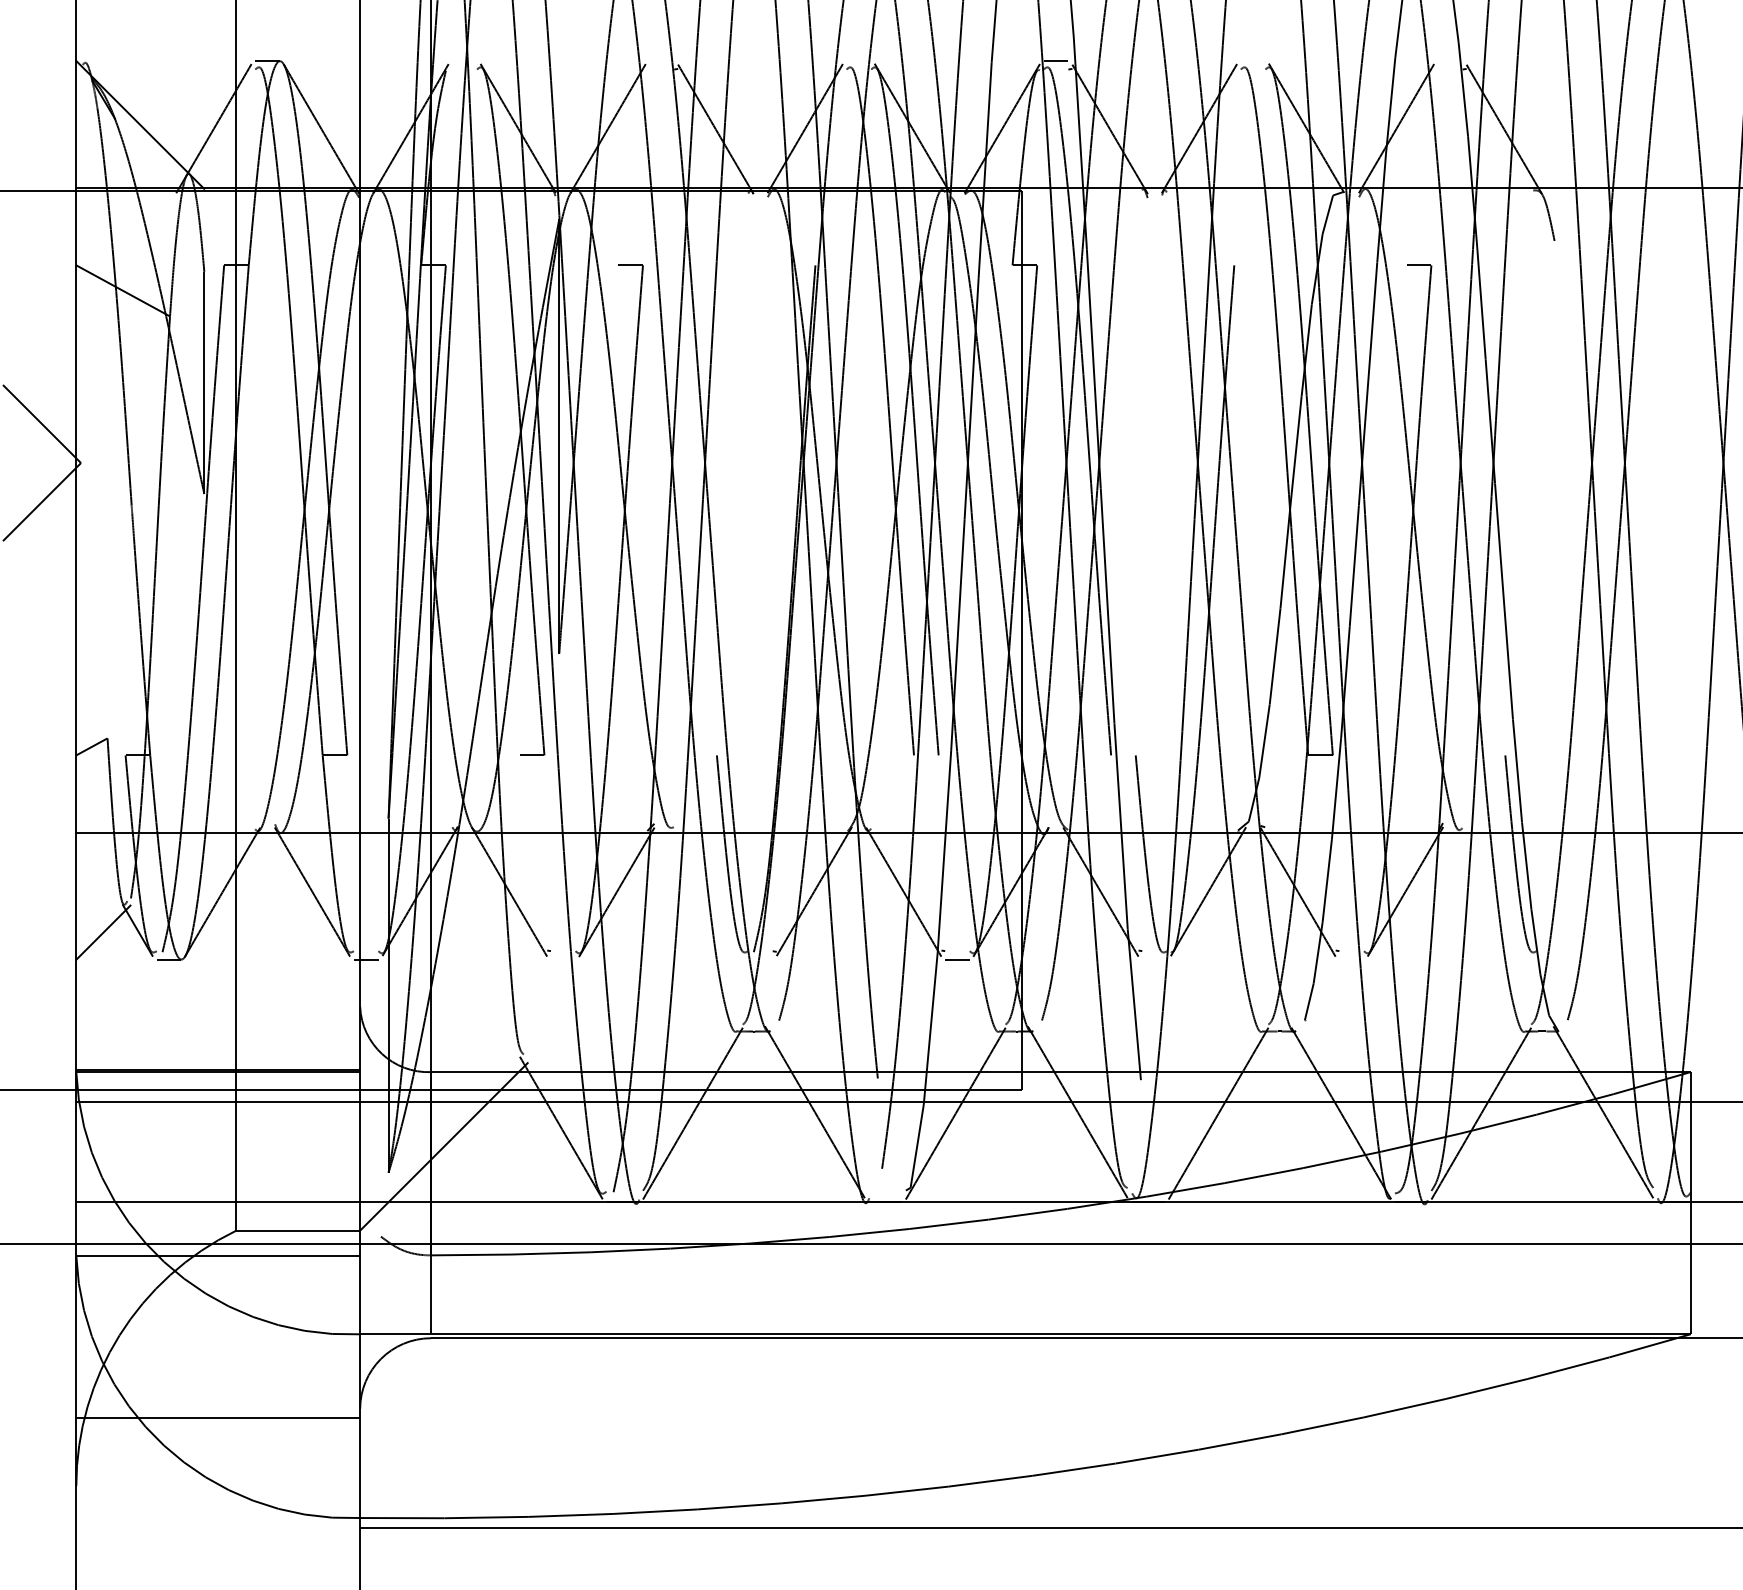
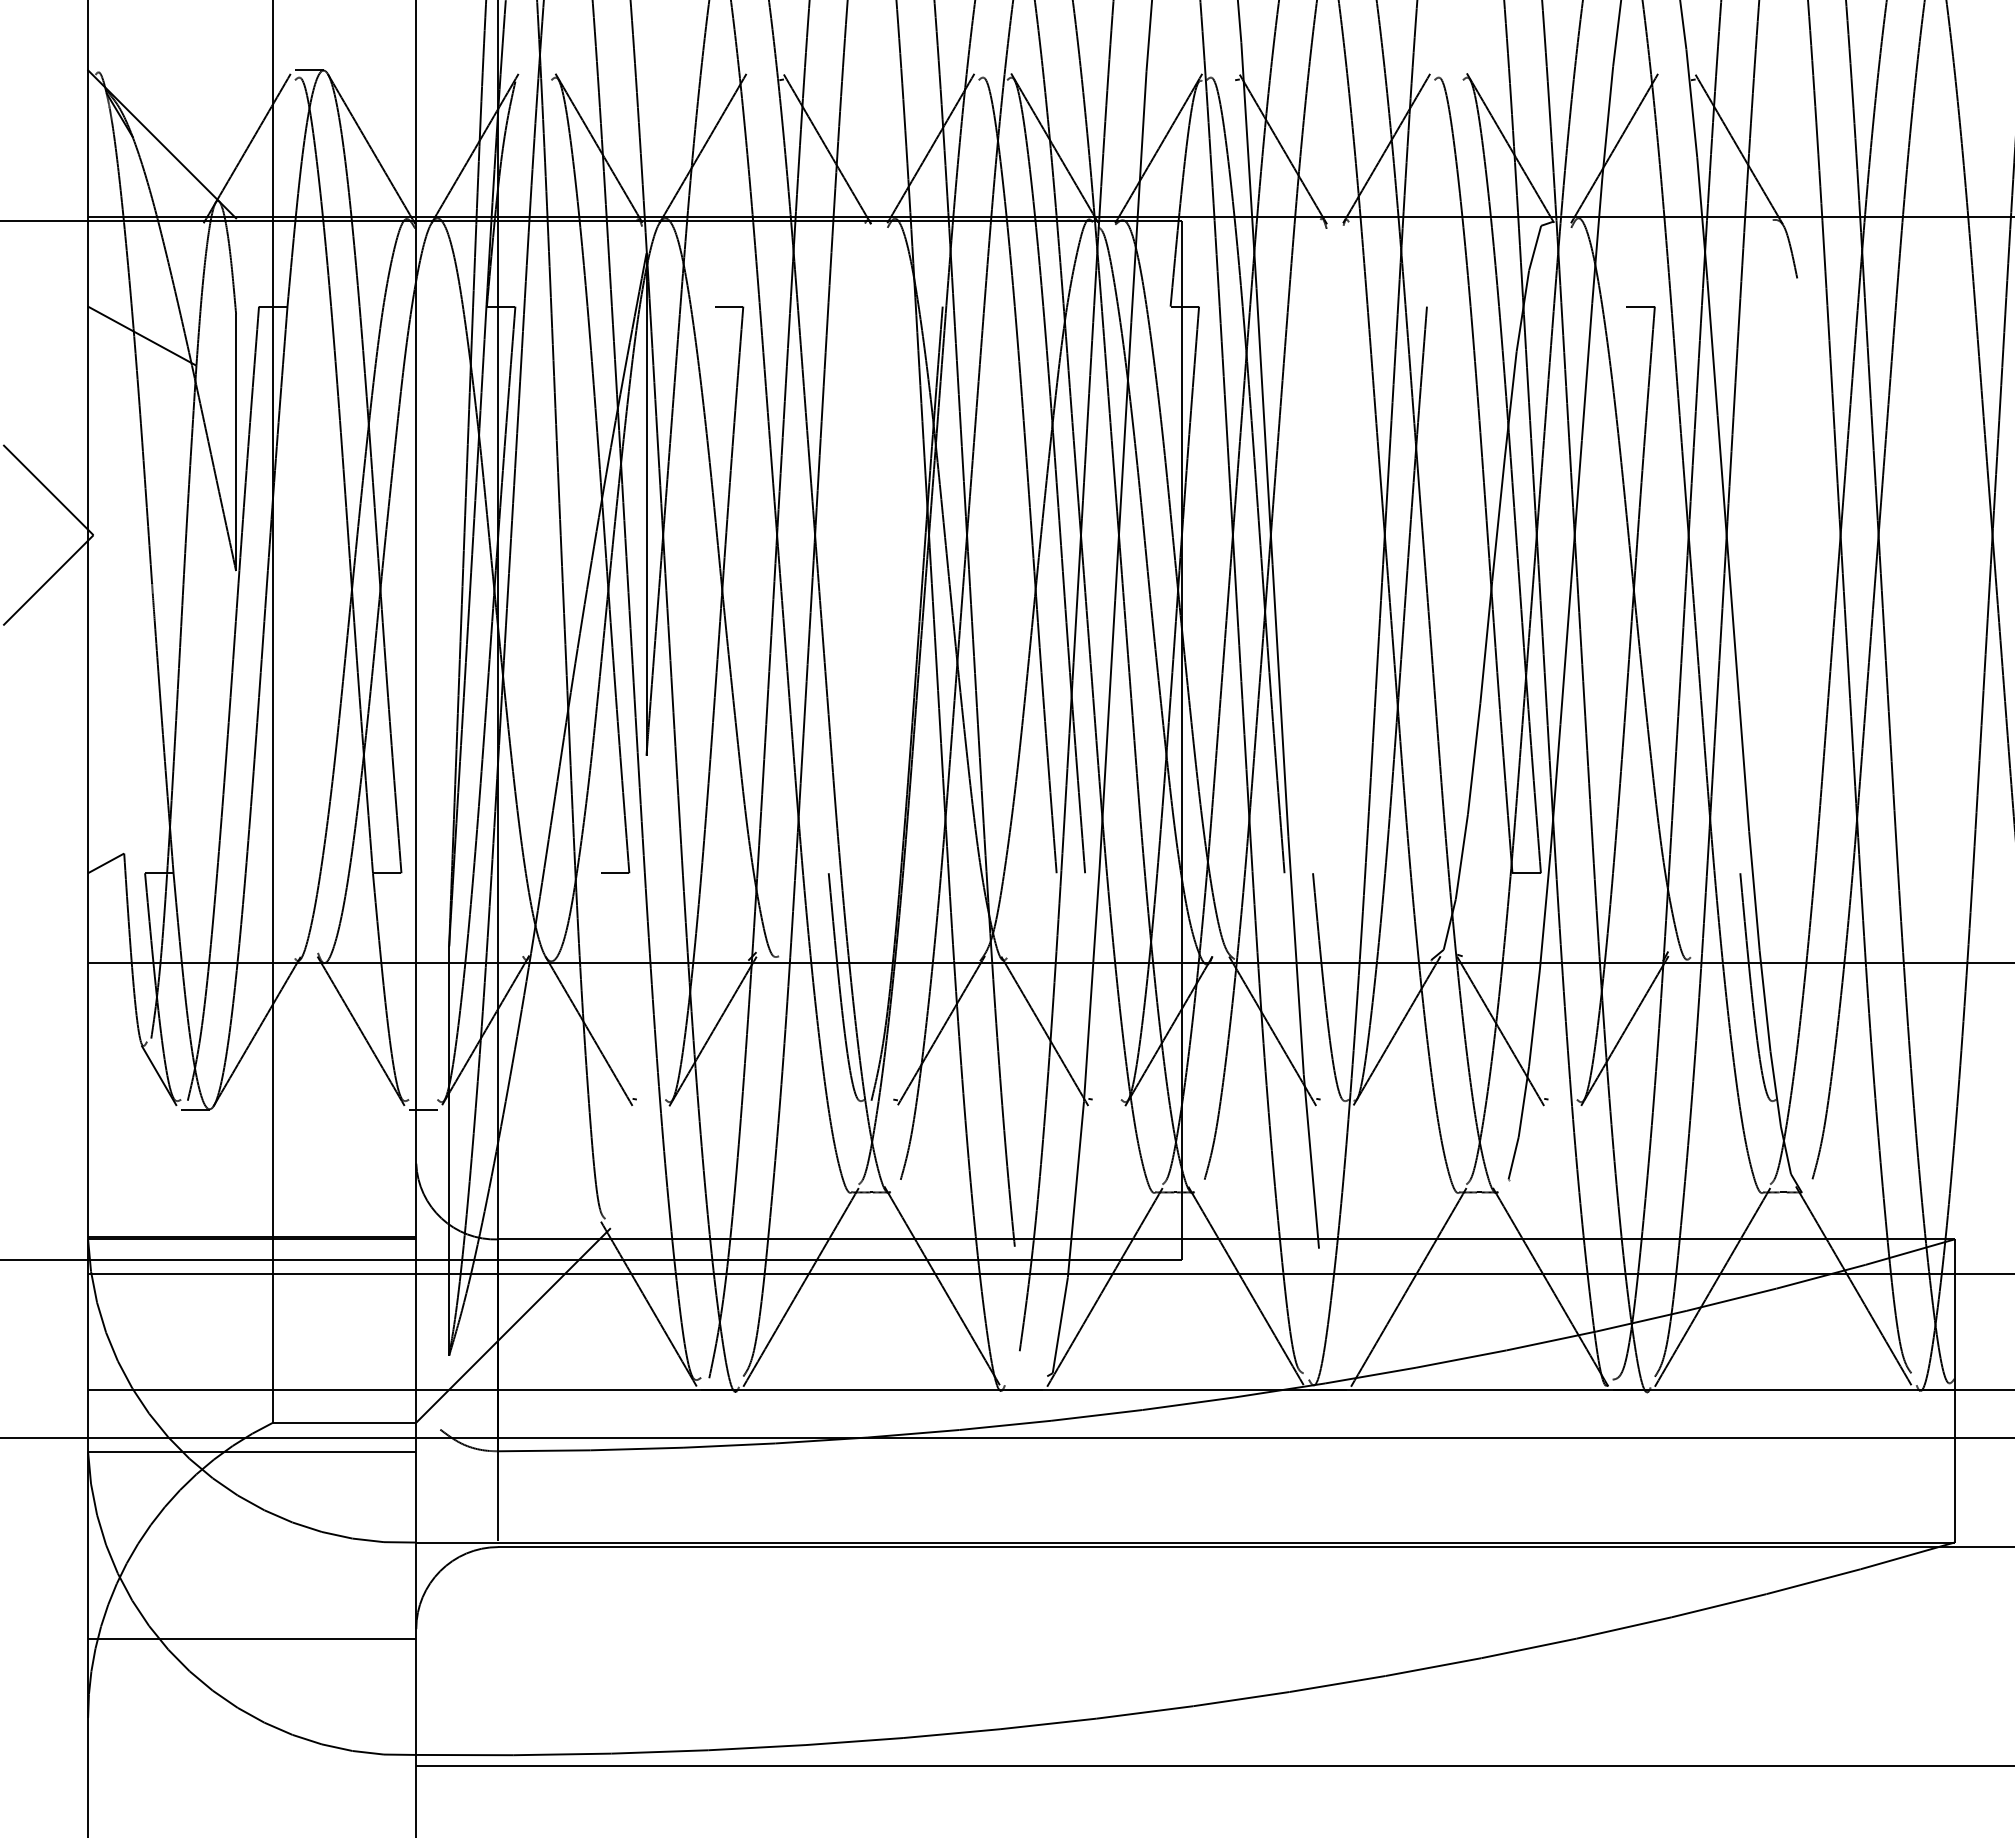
line: (1055, 61) -> (1220, 70), removed
line: (103, 932) -> (119, 1077), removed
line: (957, 959) -> (1106, 1109), removed

